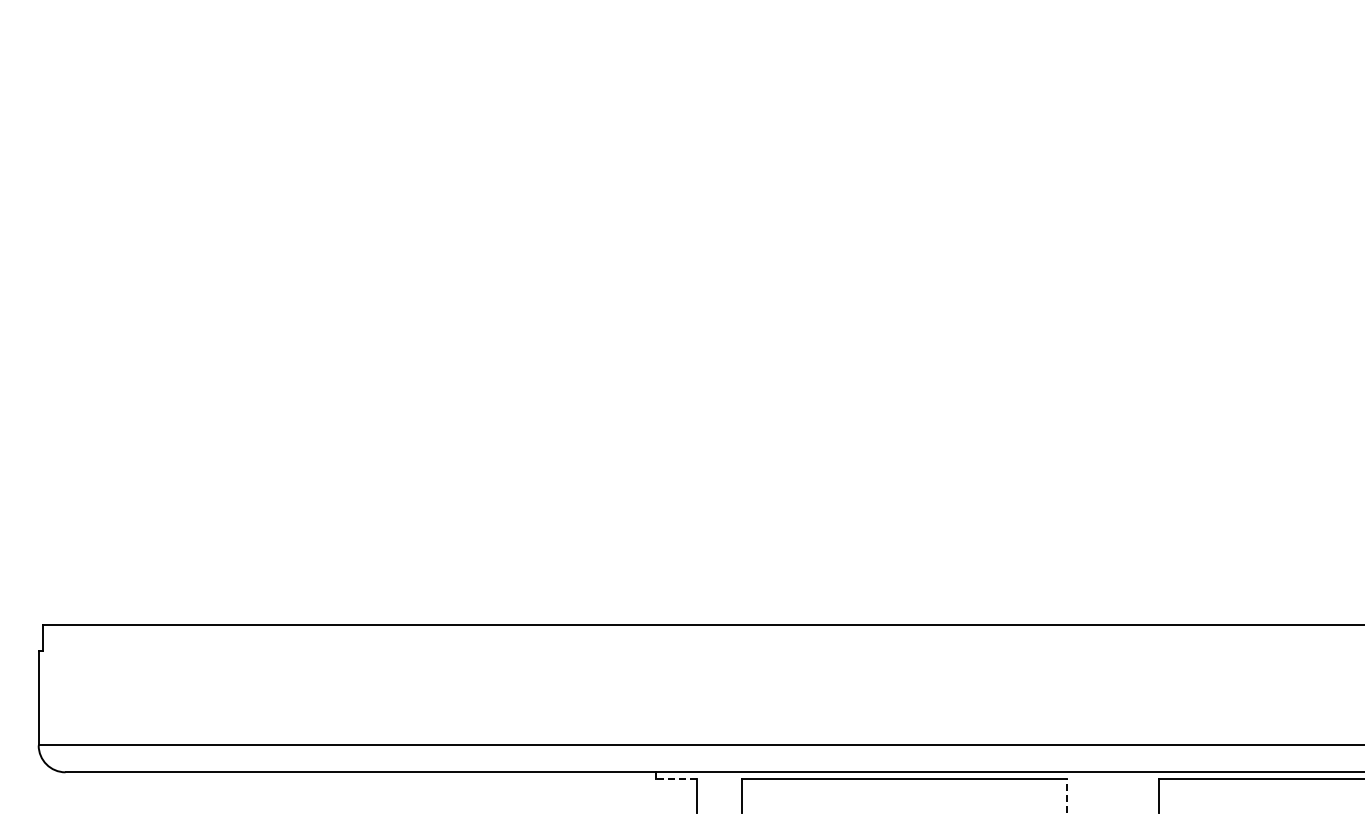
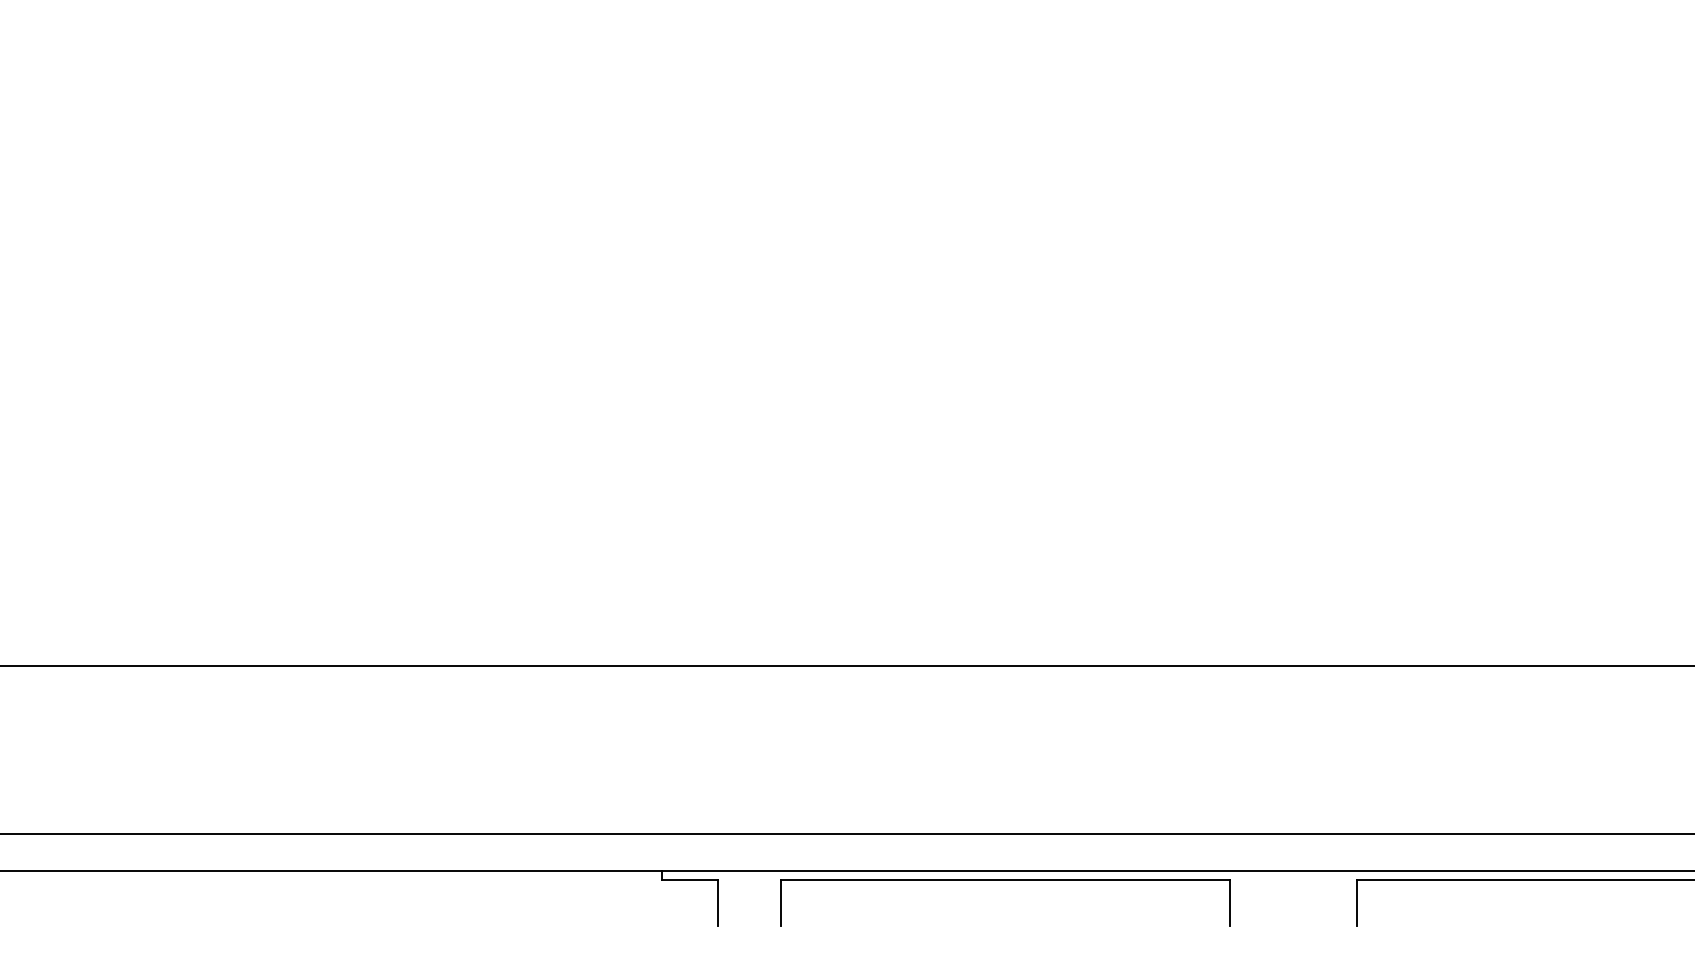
line: (676, 779) -> (689, 880), dashed -> solid
line: (1067, 795) -> (1230, 902), dashed -> solid

